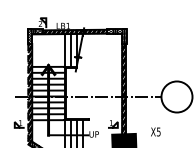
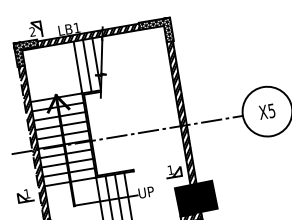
text: (155, 131) -> (266, 110), moved

